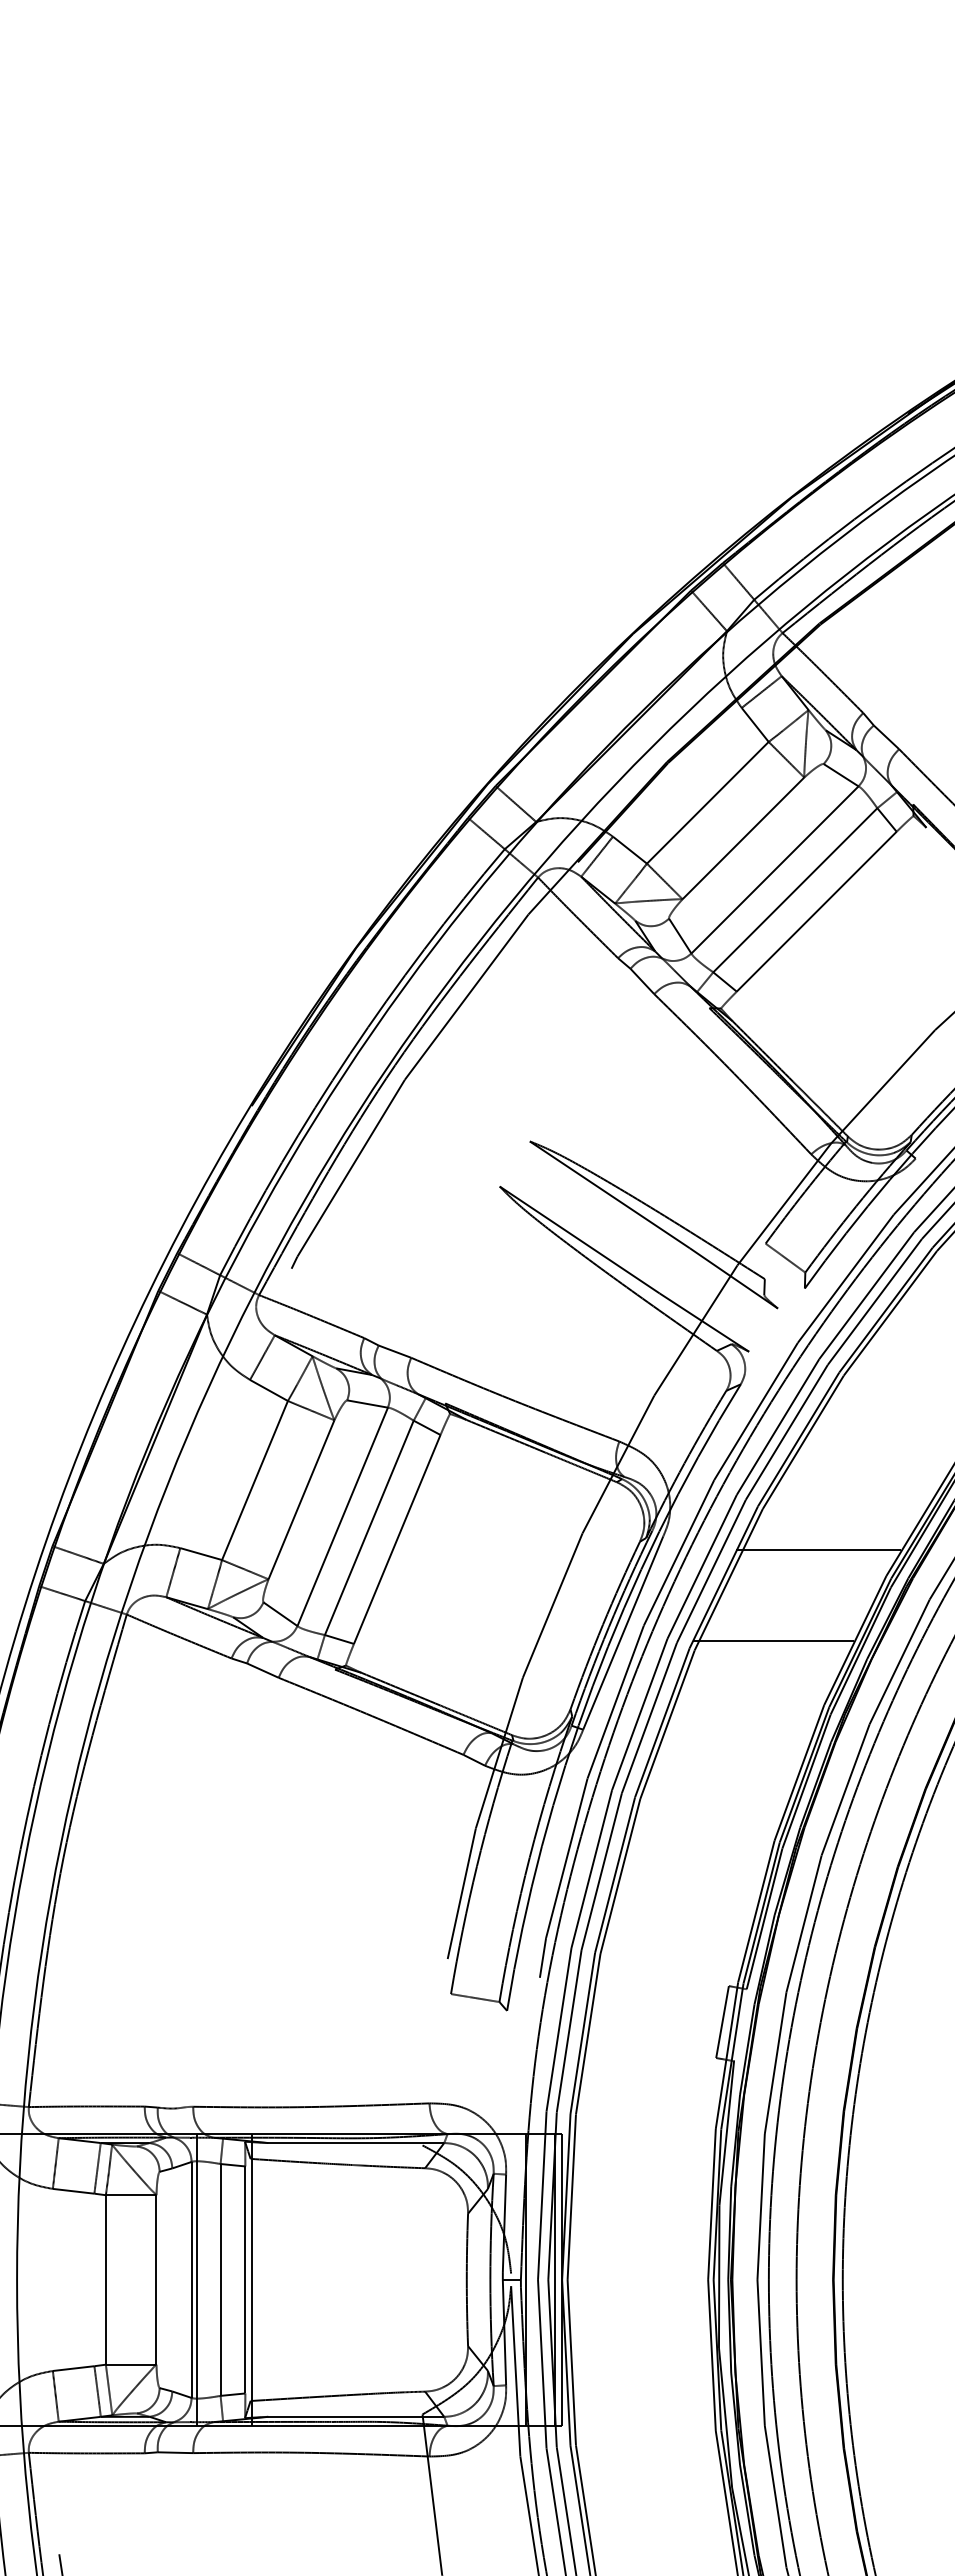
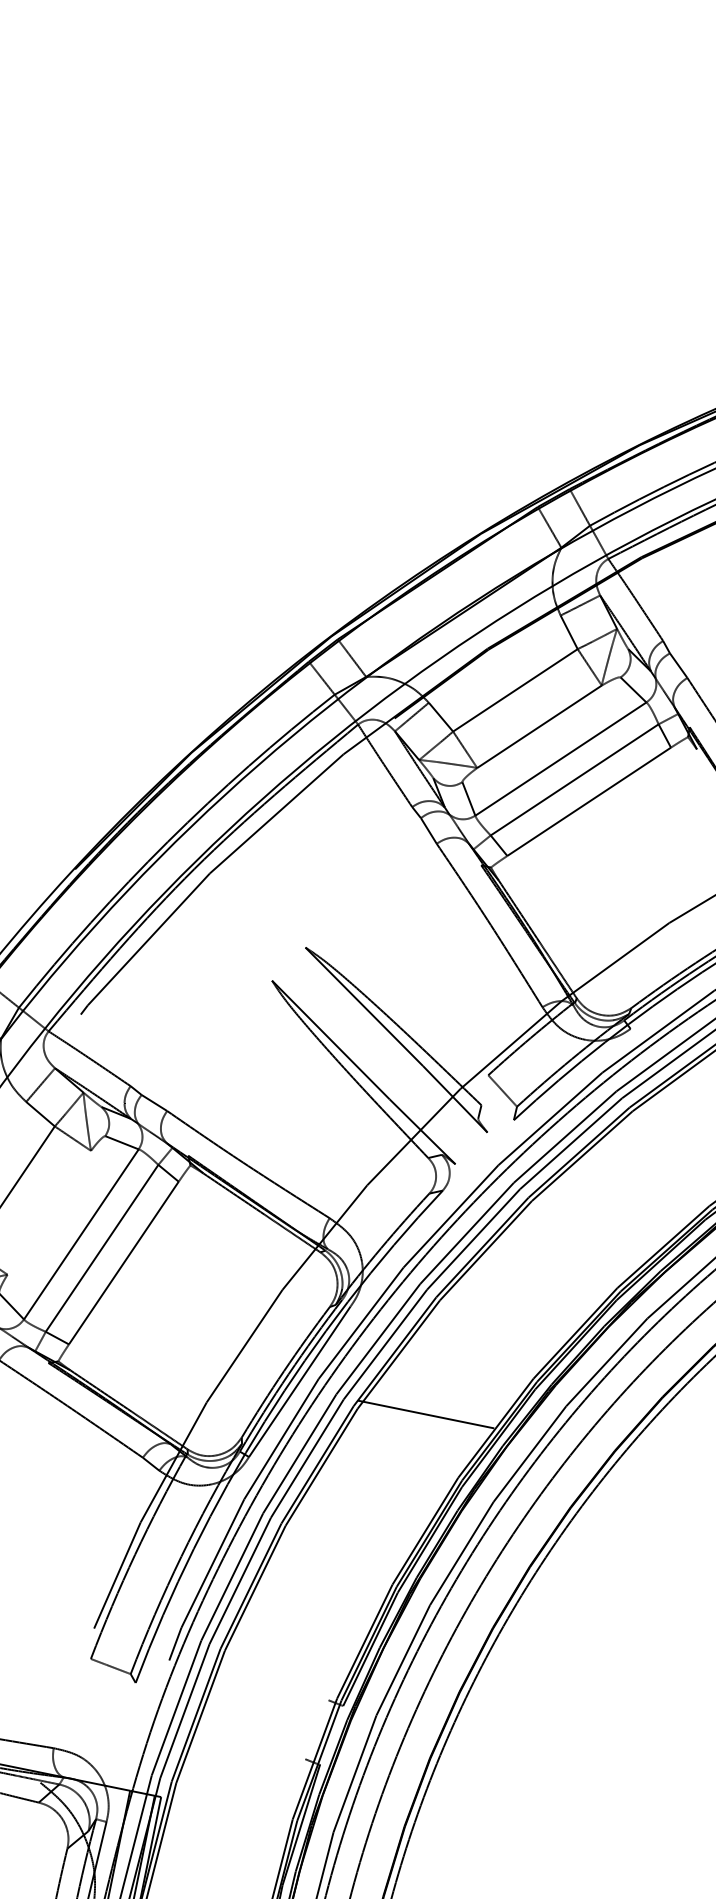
line: (301, 1499) -> (49, 1212), removed
line: (818, 1549) -> (480, 1344), removed
line: (722, 2022) -> (316, 1730), removed

